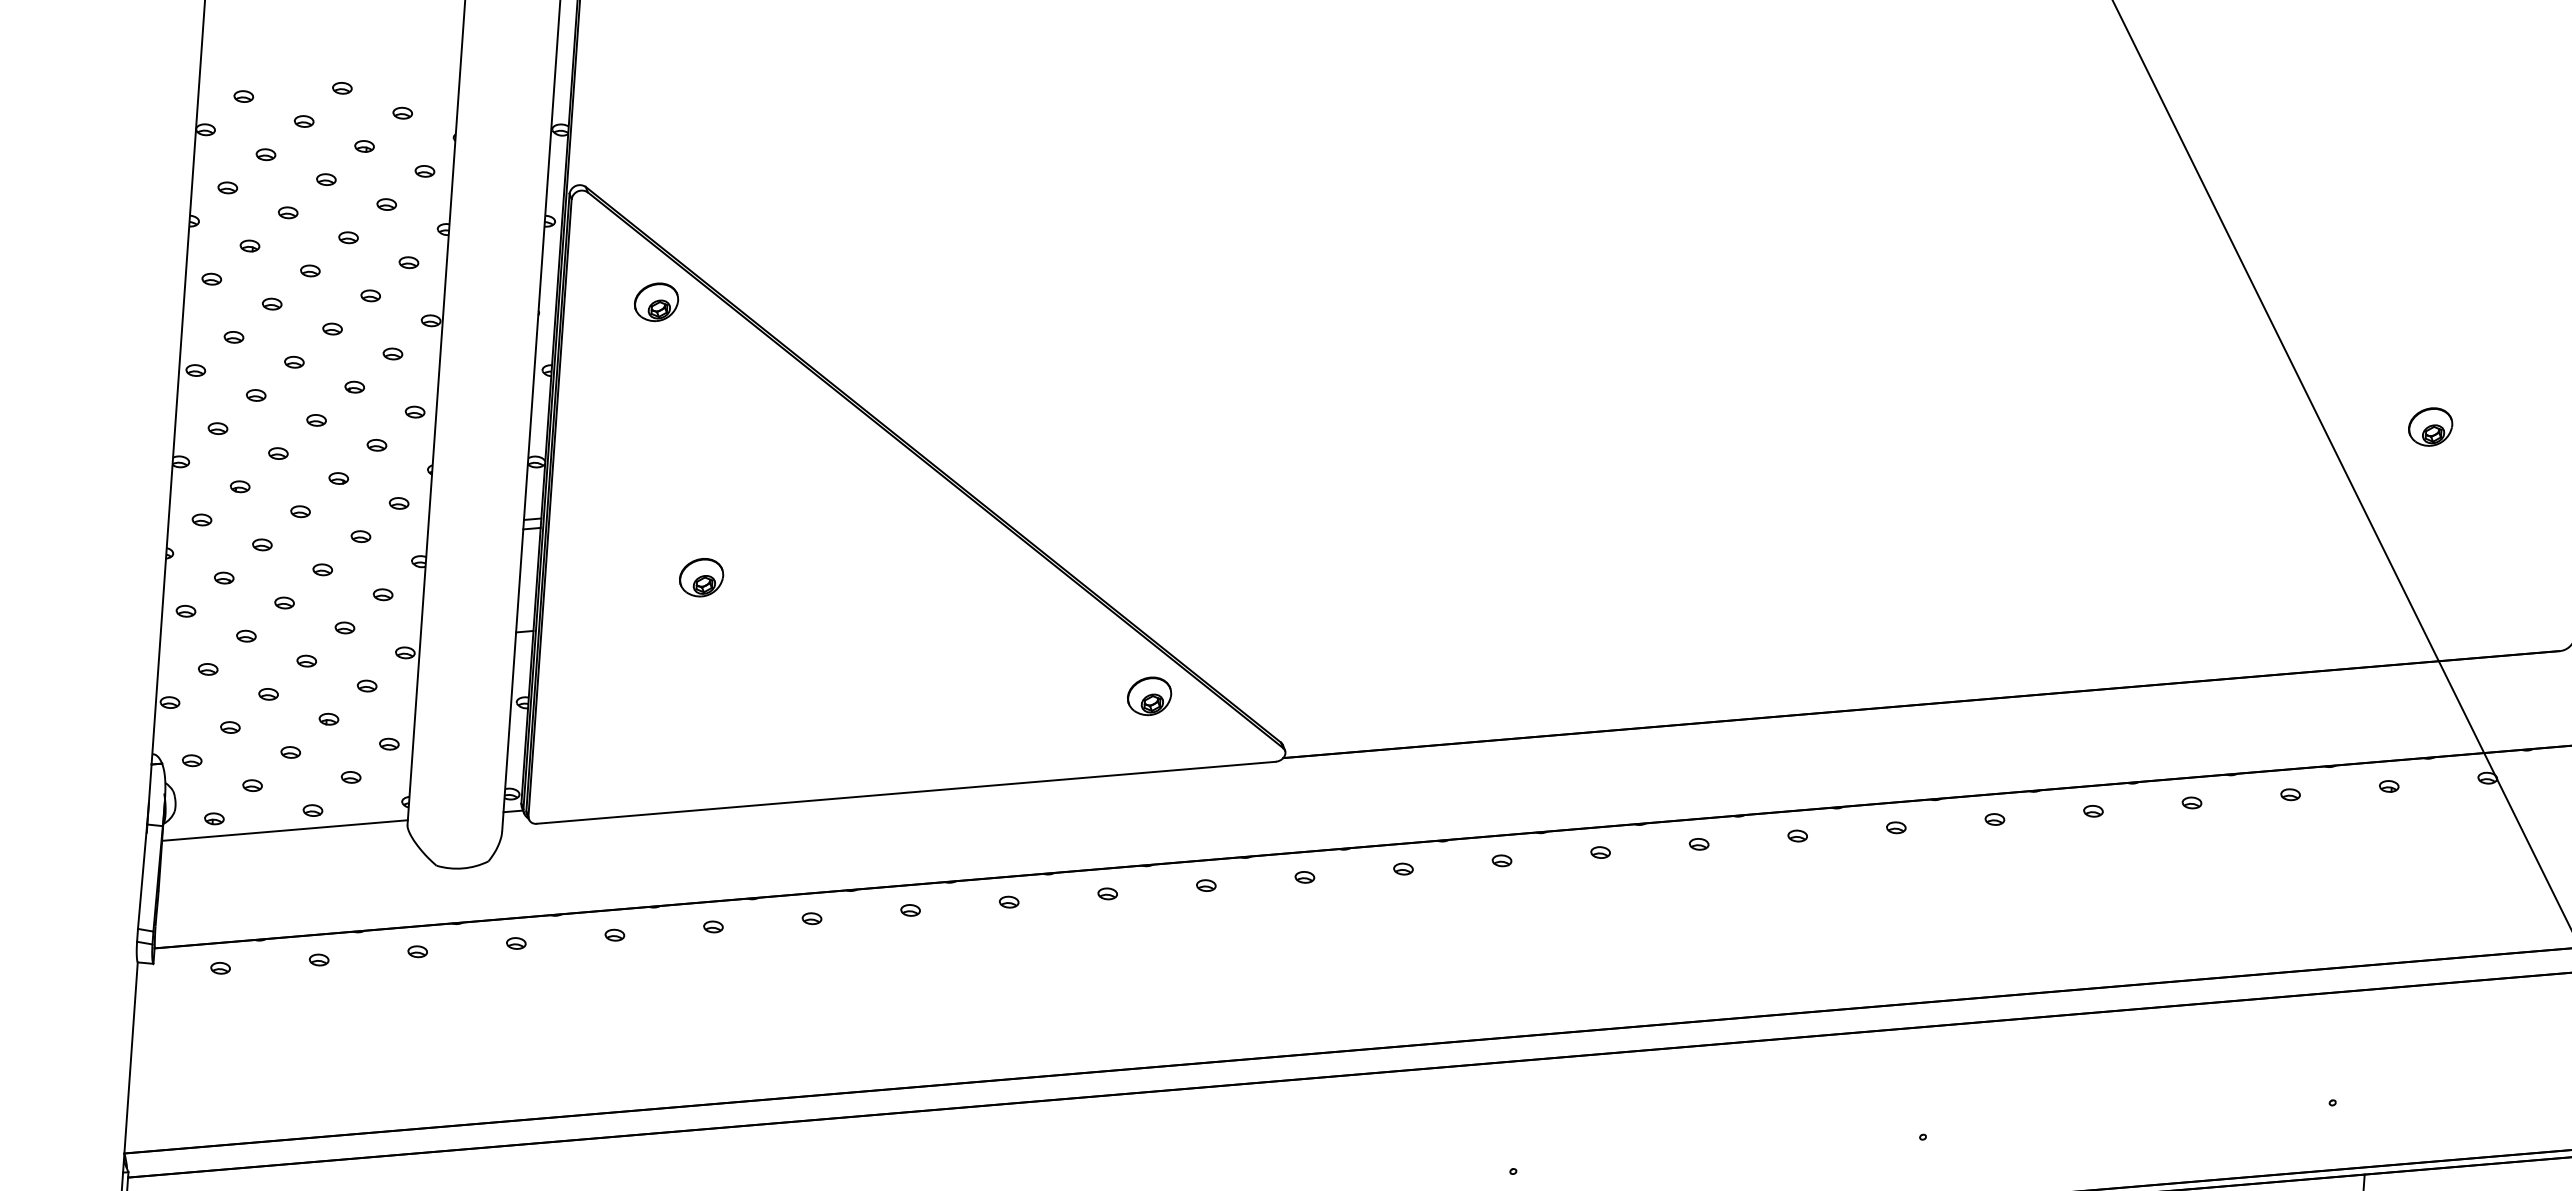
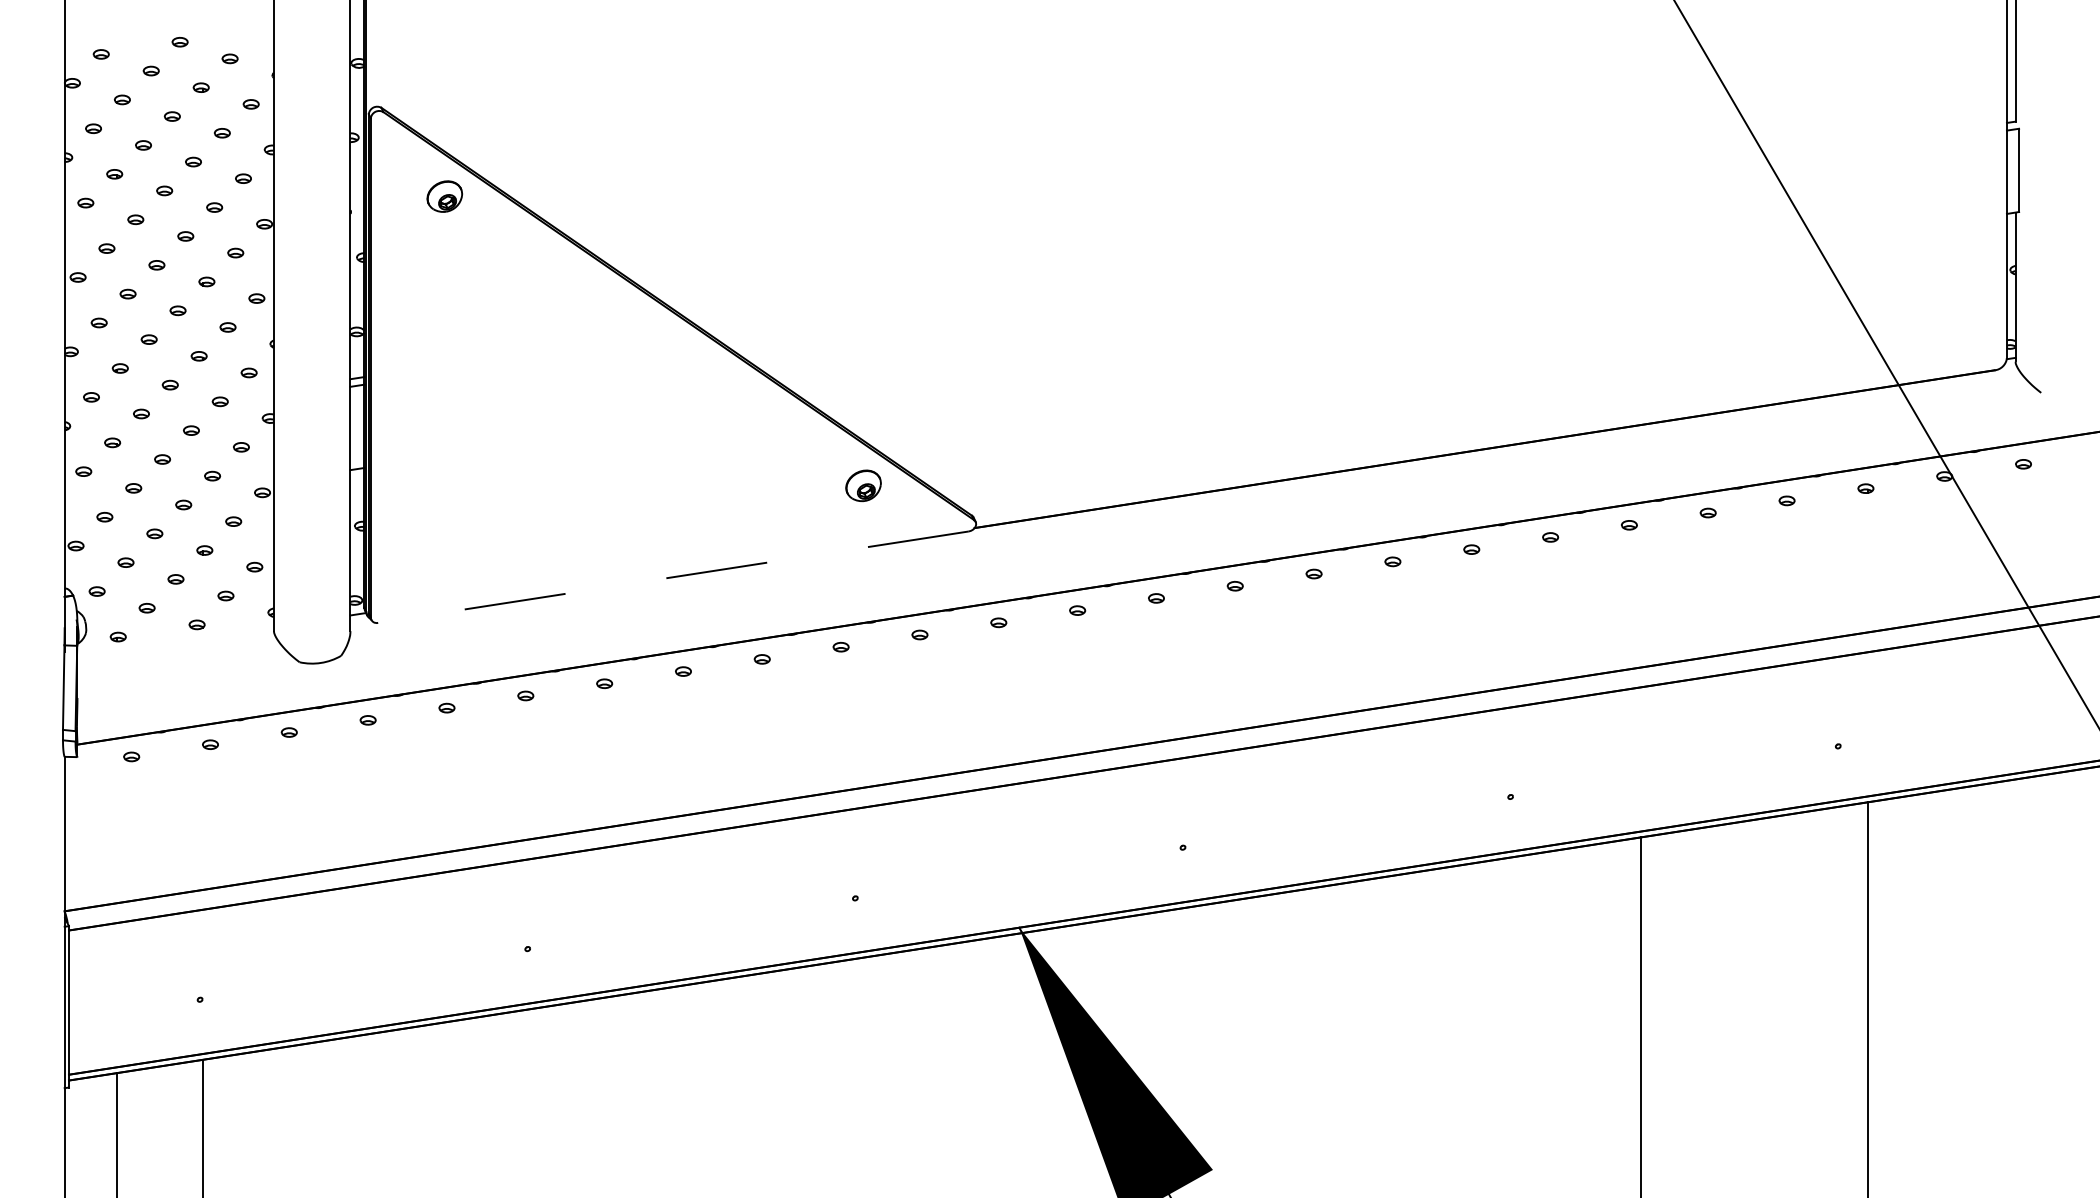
part: (2430, 426) -> (1878, 196), removed
part: (701, 577) -> (496, 415), removed
line: (906, 793) -> (673, 577), solid -> dashed
line: (284, 830) -> (175, 642), removed

